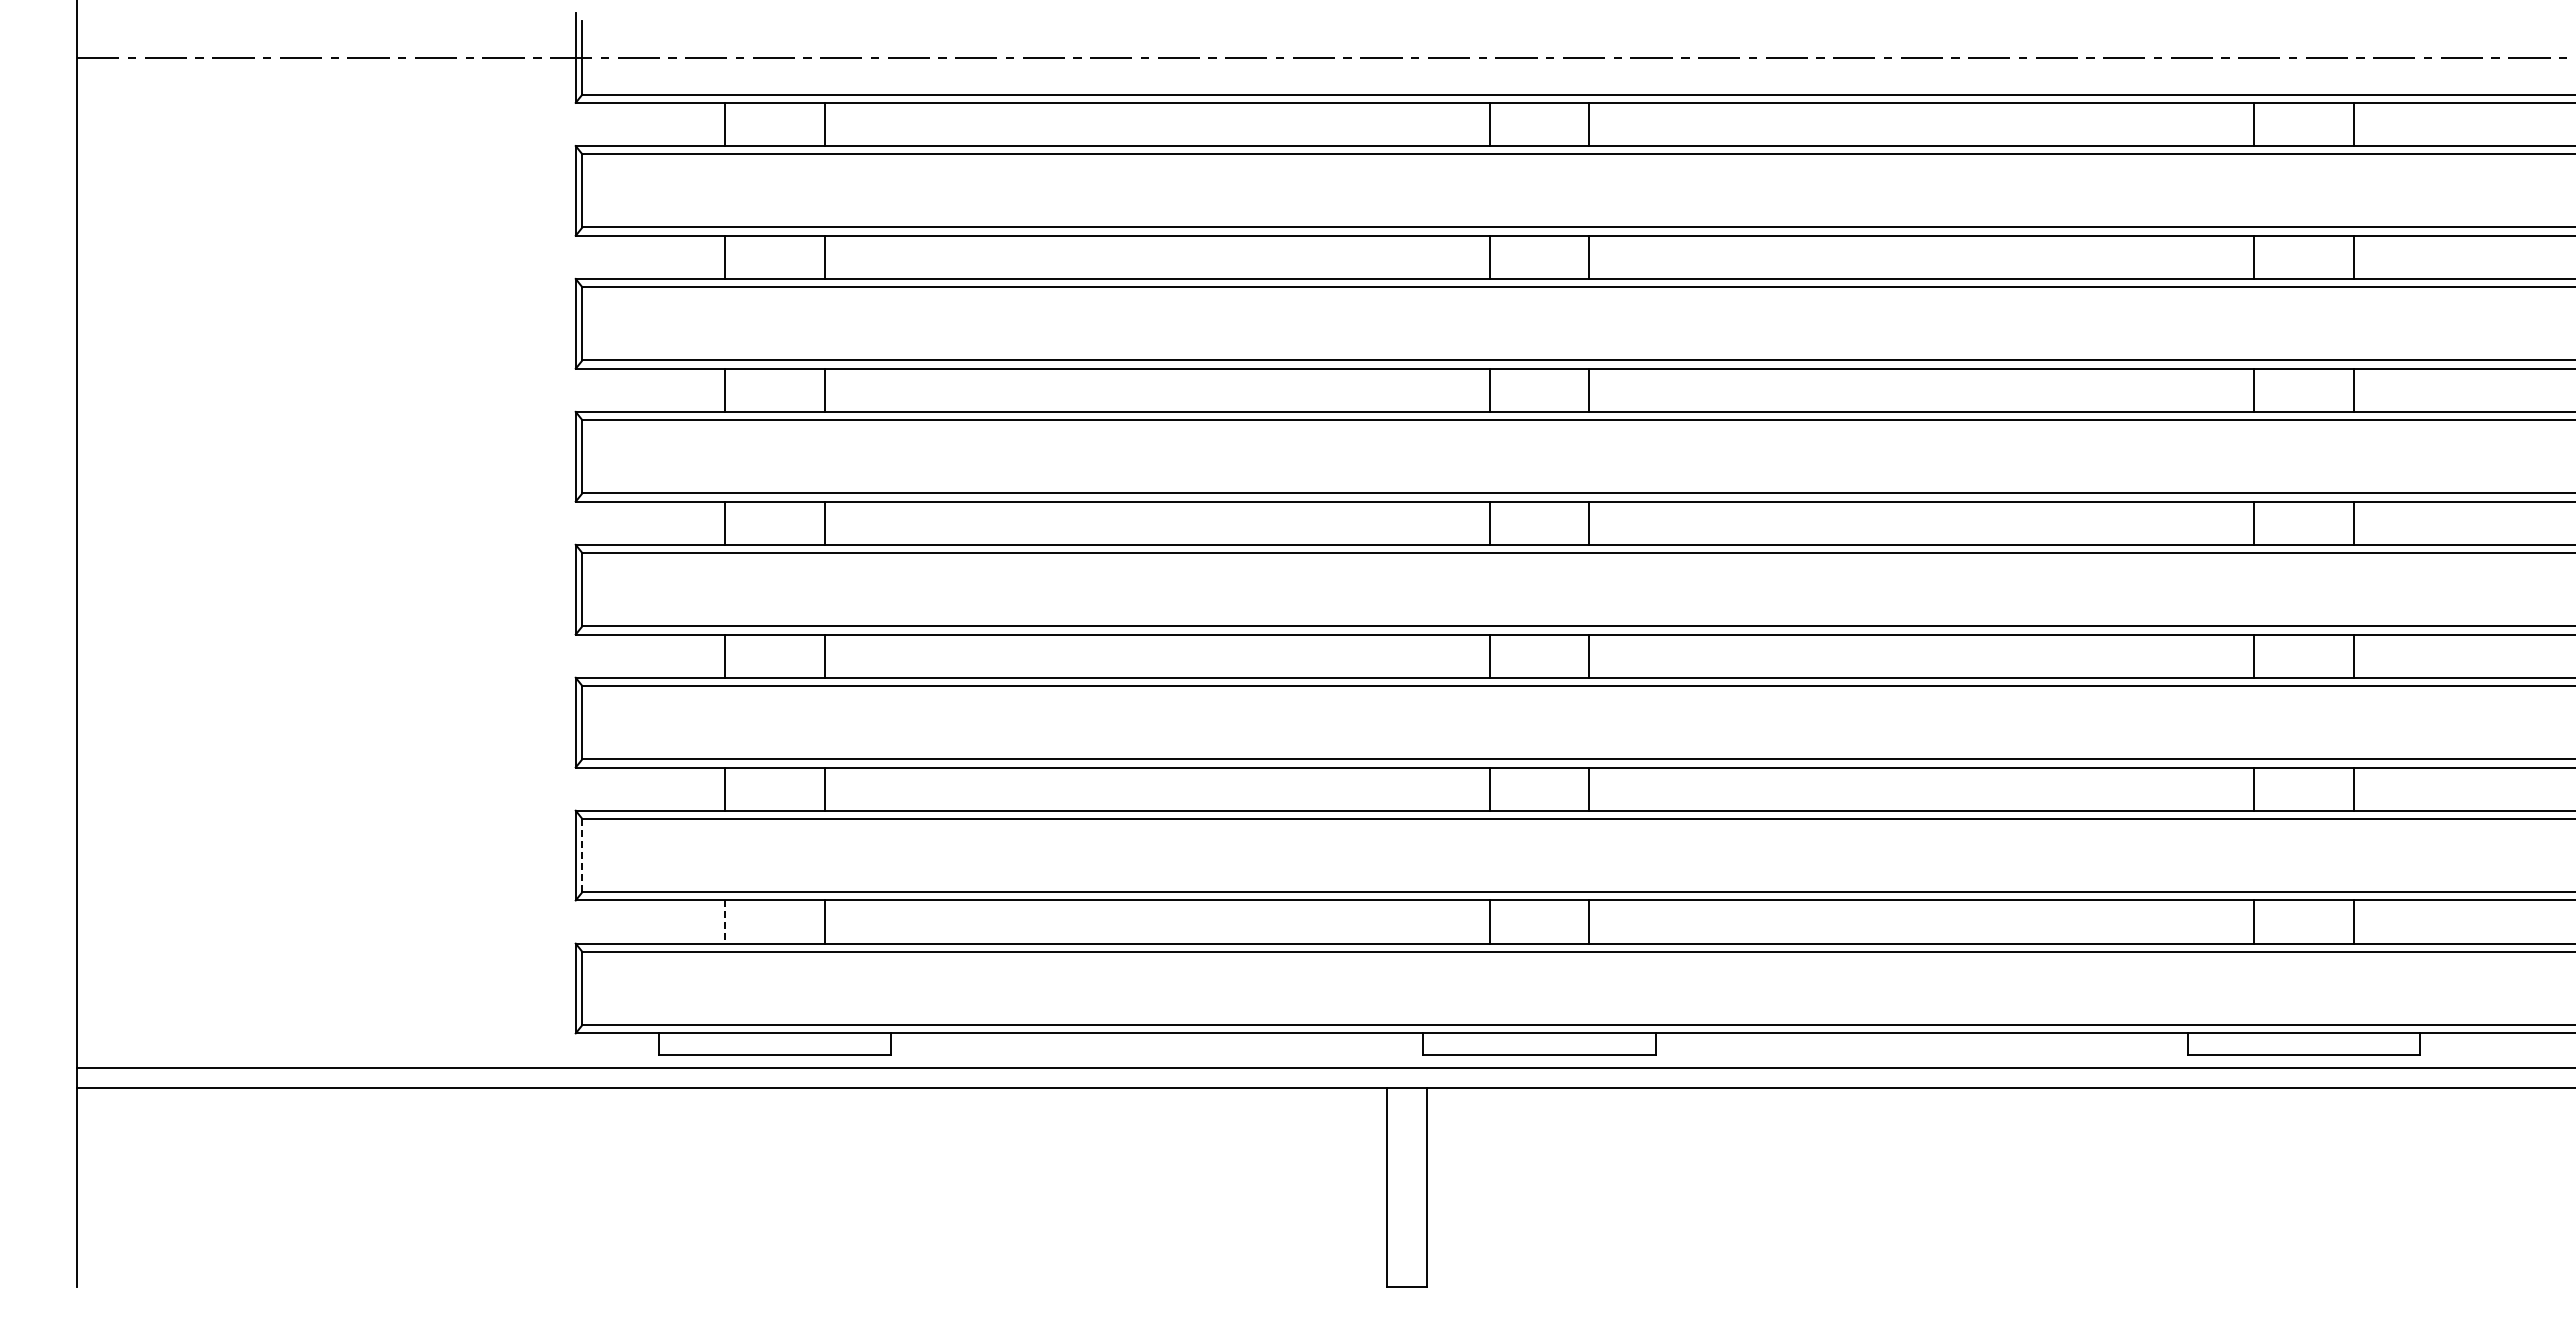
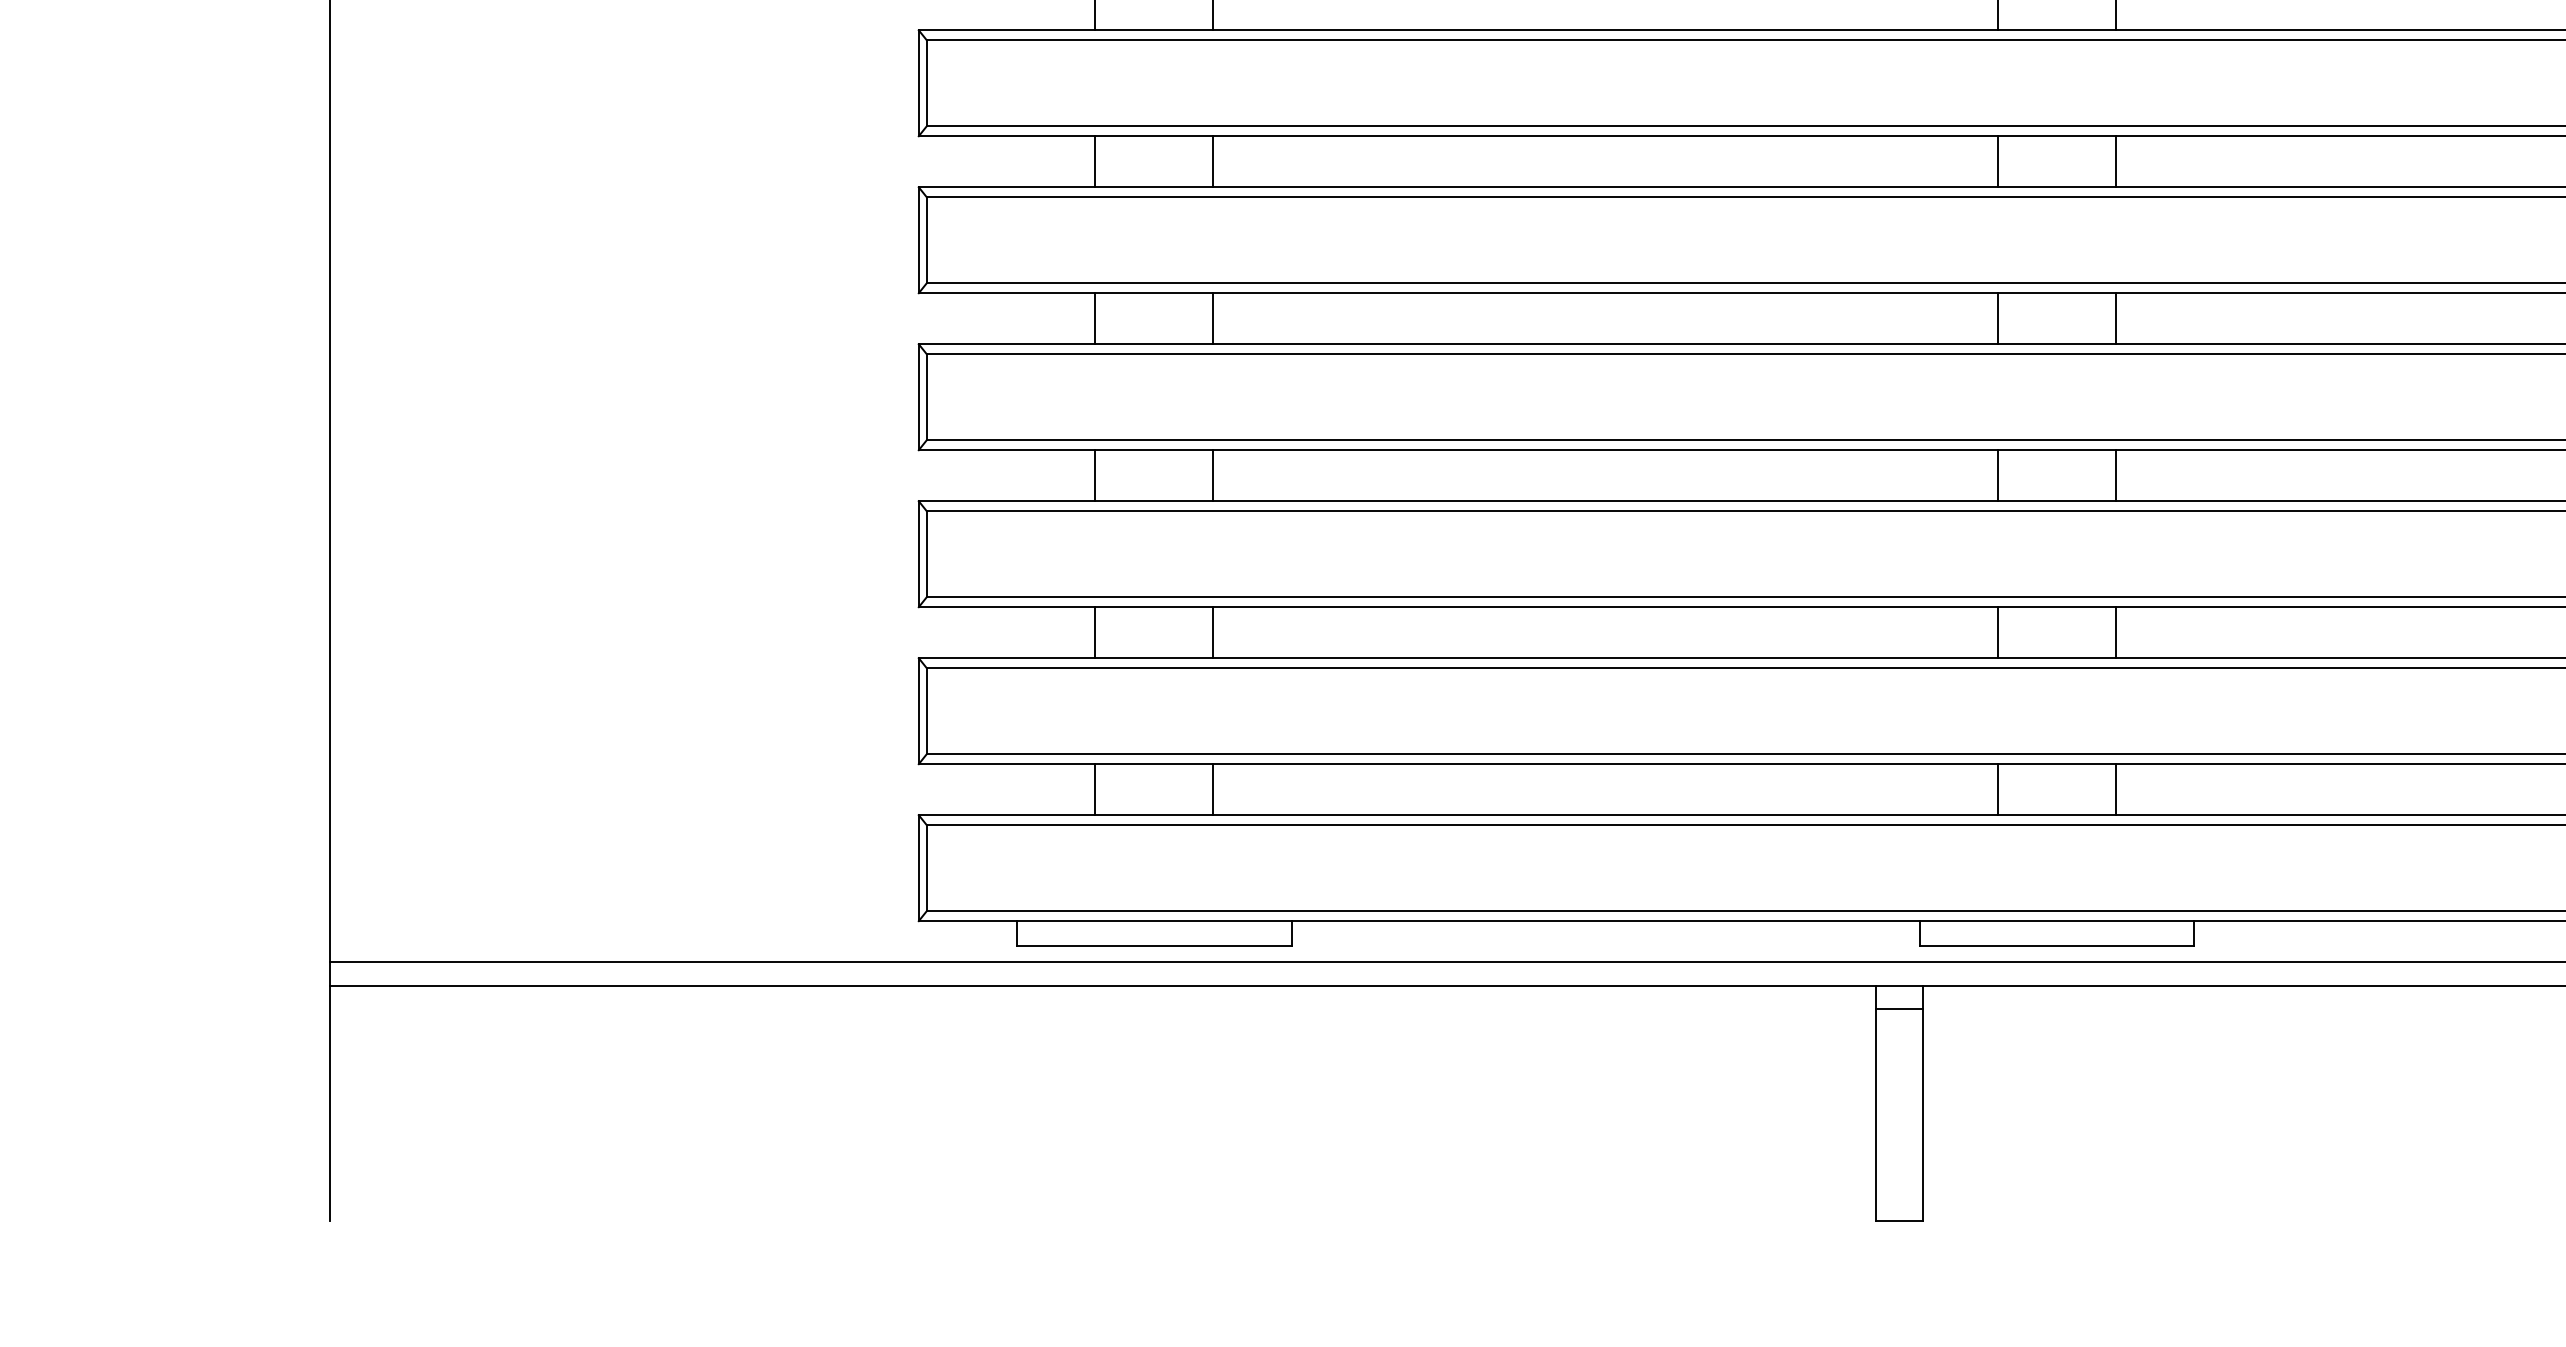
line: (582, 855) -> (926, 711), dashed -> solid
line: (725, 922) -> (1095, 790), dashed -> solid
line: (1406, 1107) -> (1899, 1008), added

